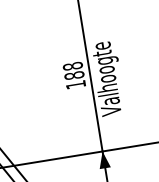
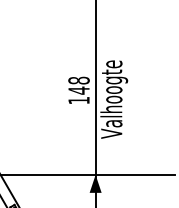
text: (73, 75) -> (78, 90), 188 -> 148

